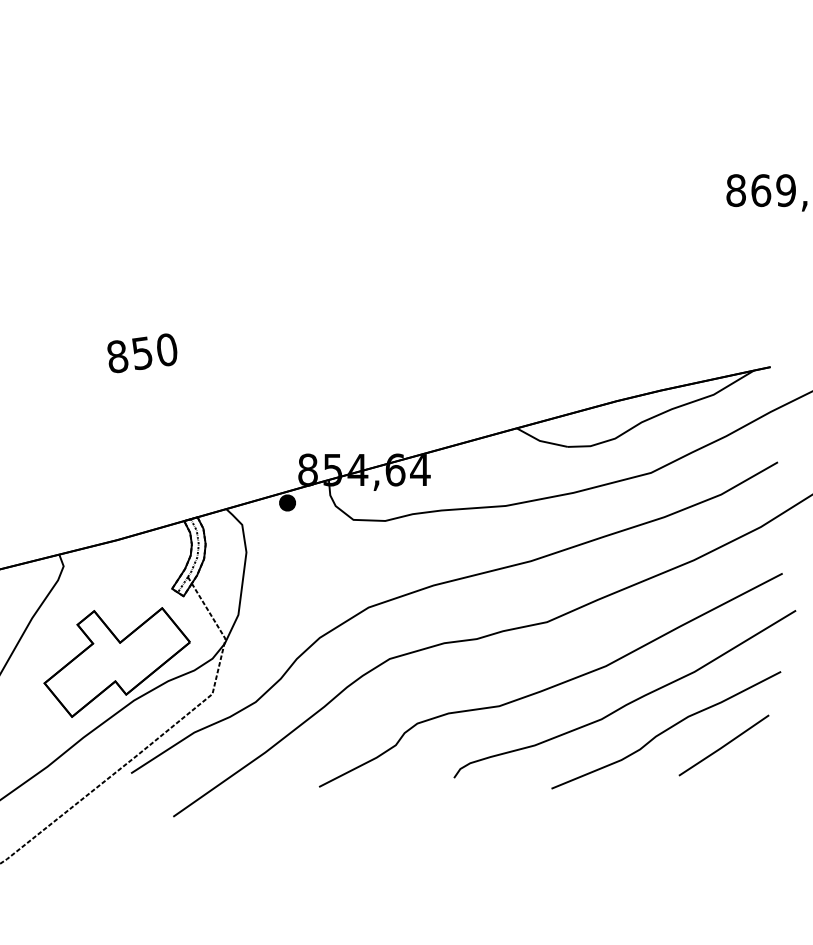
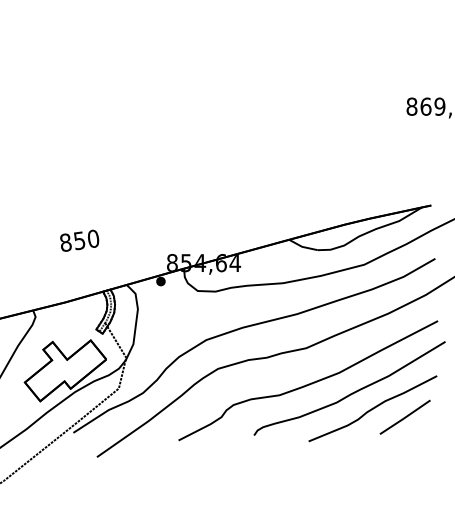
text: (142, 352) -> (79, 240), moved

